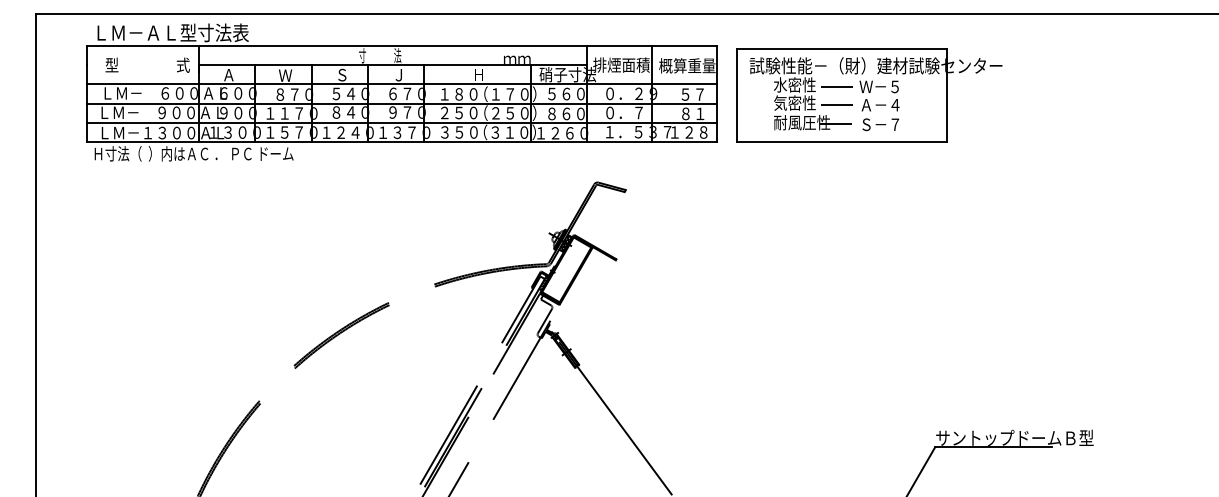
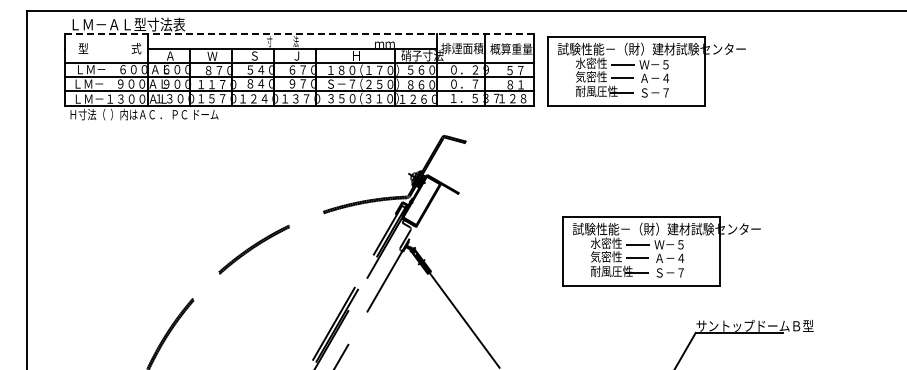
line: (401, 46) -> (298, 34), solid -> dashed
text: (458, 112) -> (341, 83), ２５０ -> Ｓ－７
part: (889, 337) -> (661, 251), added

